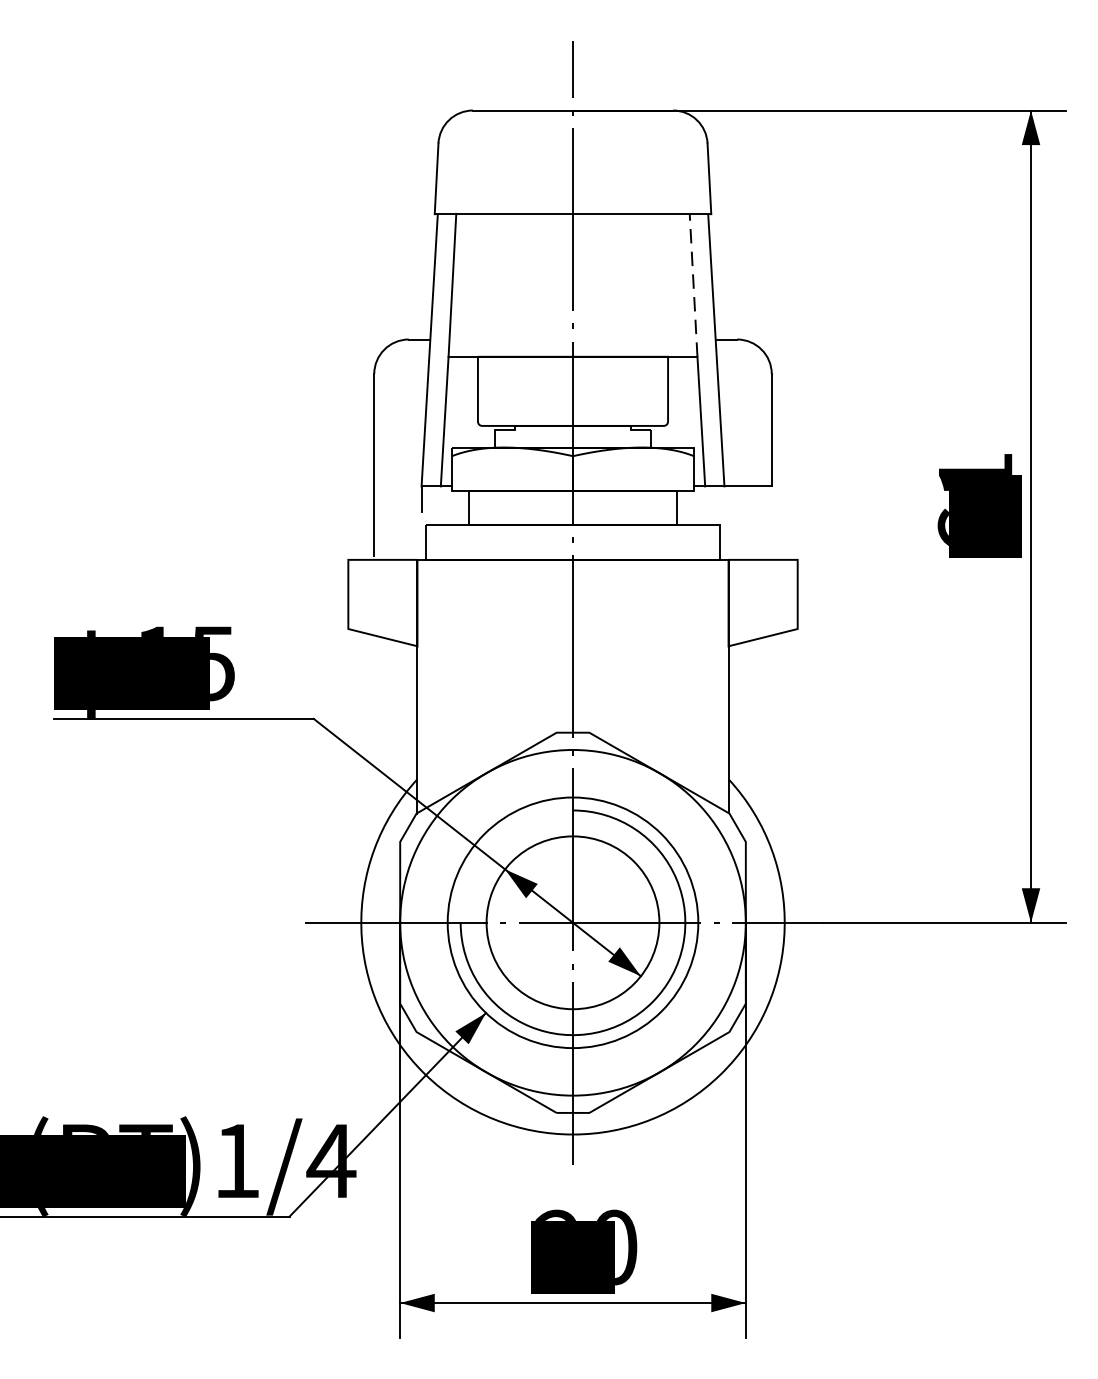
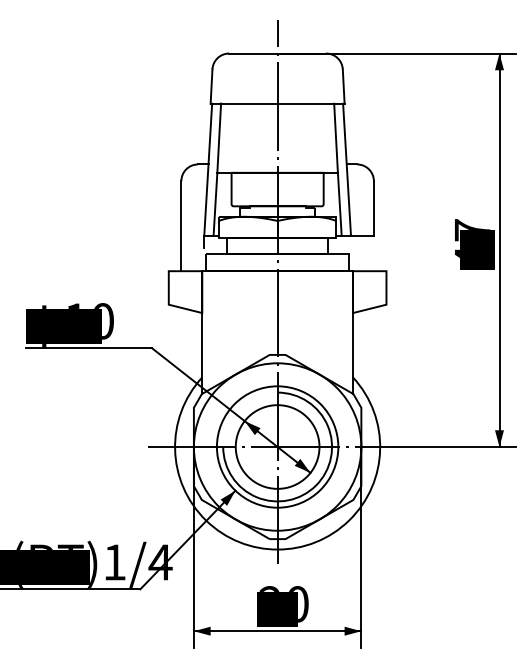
line: (694, 285) -> (336, 138), dashed -> solid
text: (975, 498) -> (472, 241), 61 -> 47
text: (213, 663) -> (103, 321), 15 -> 10

